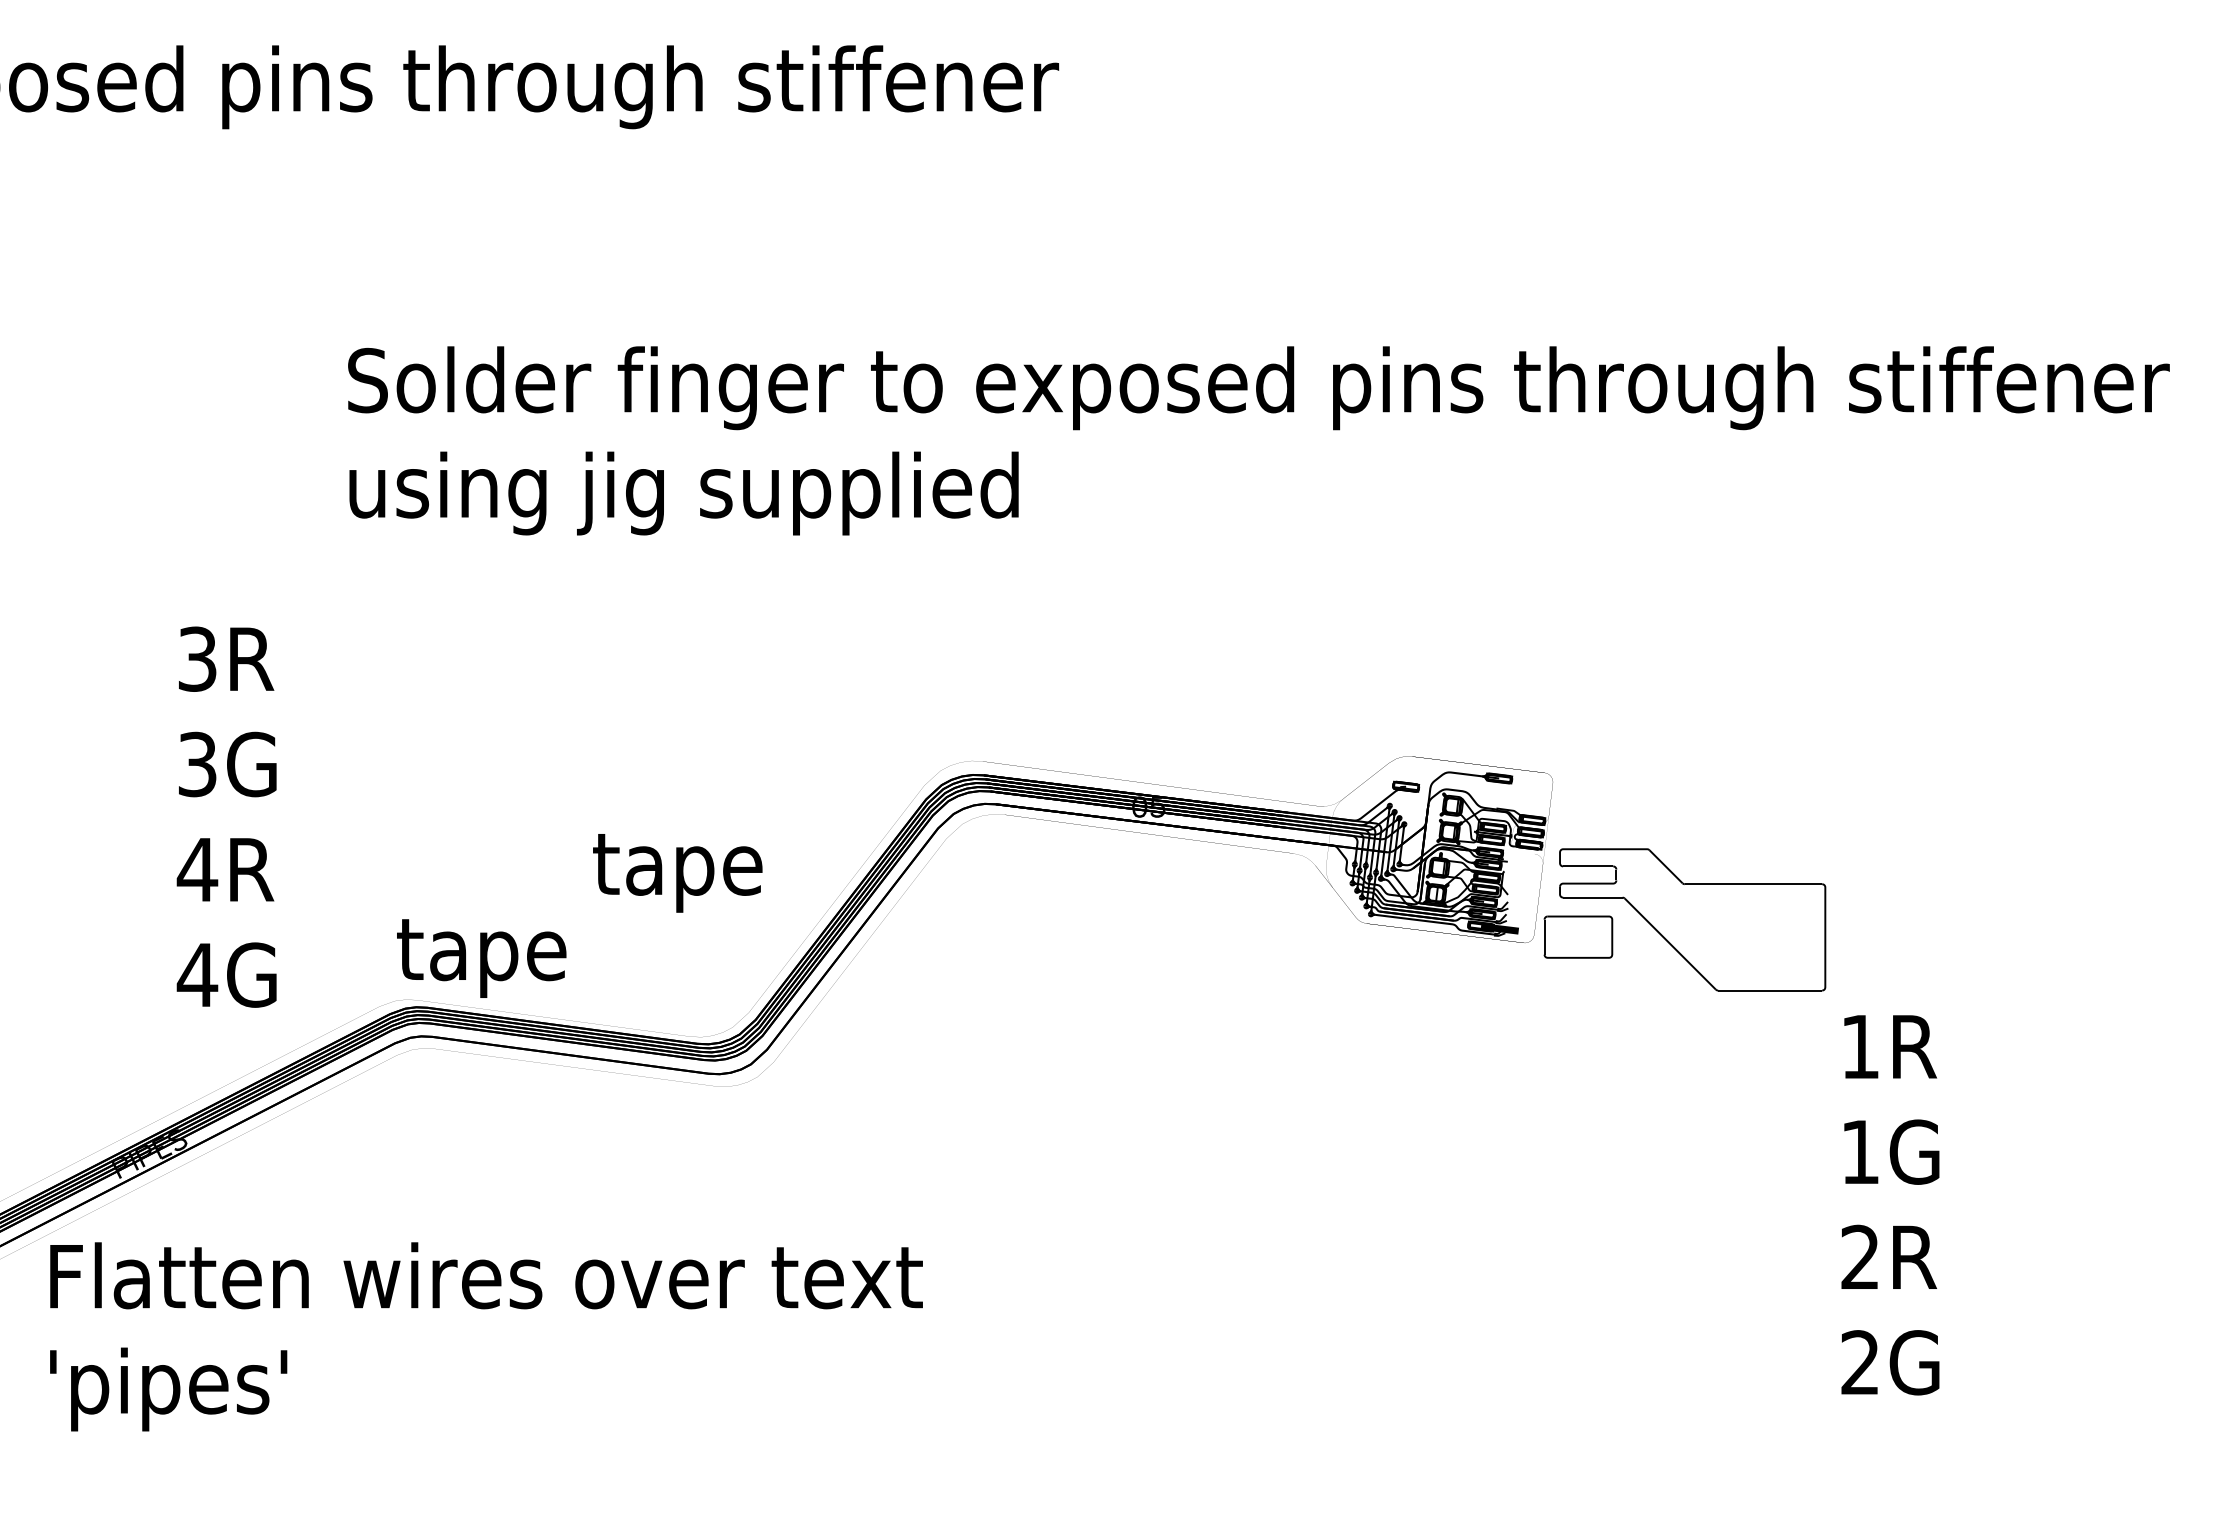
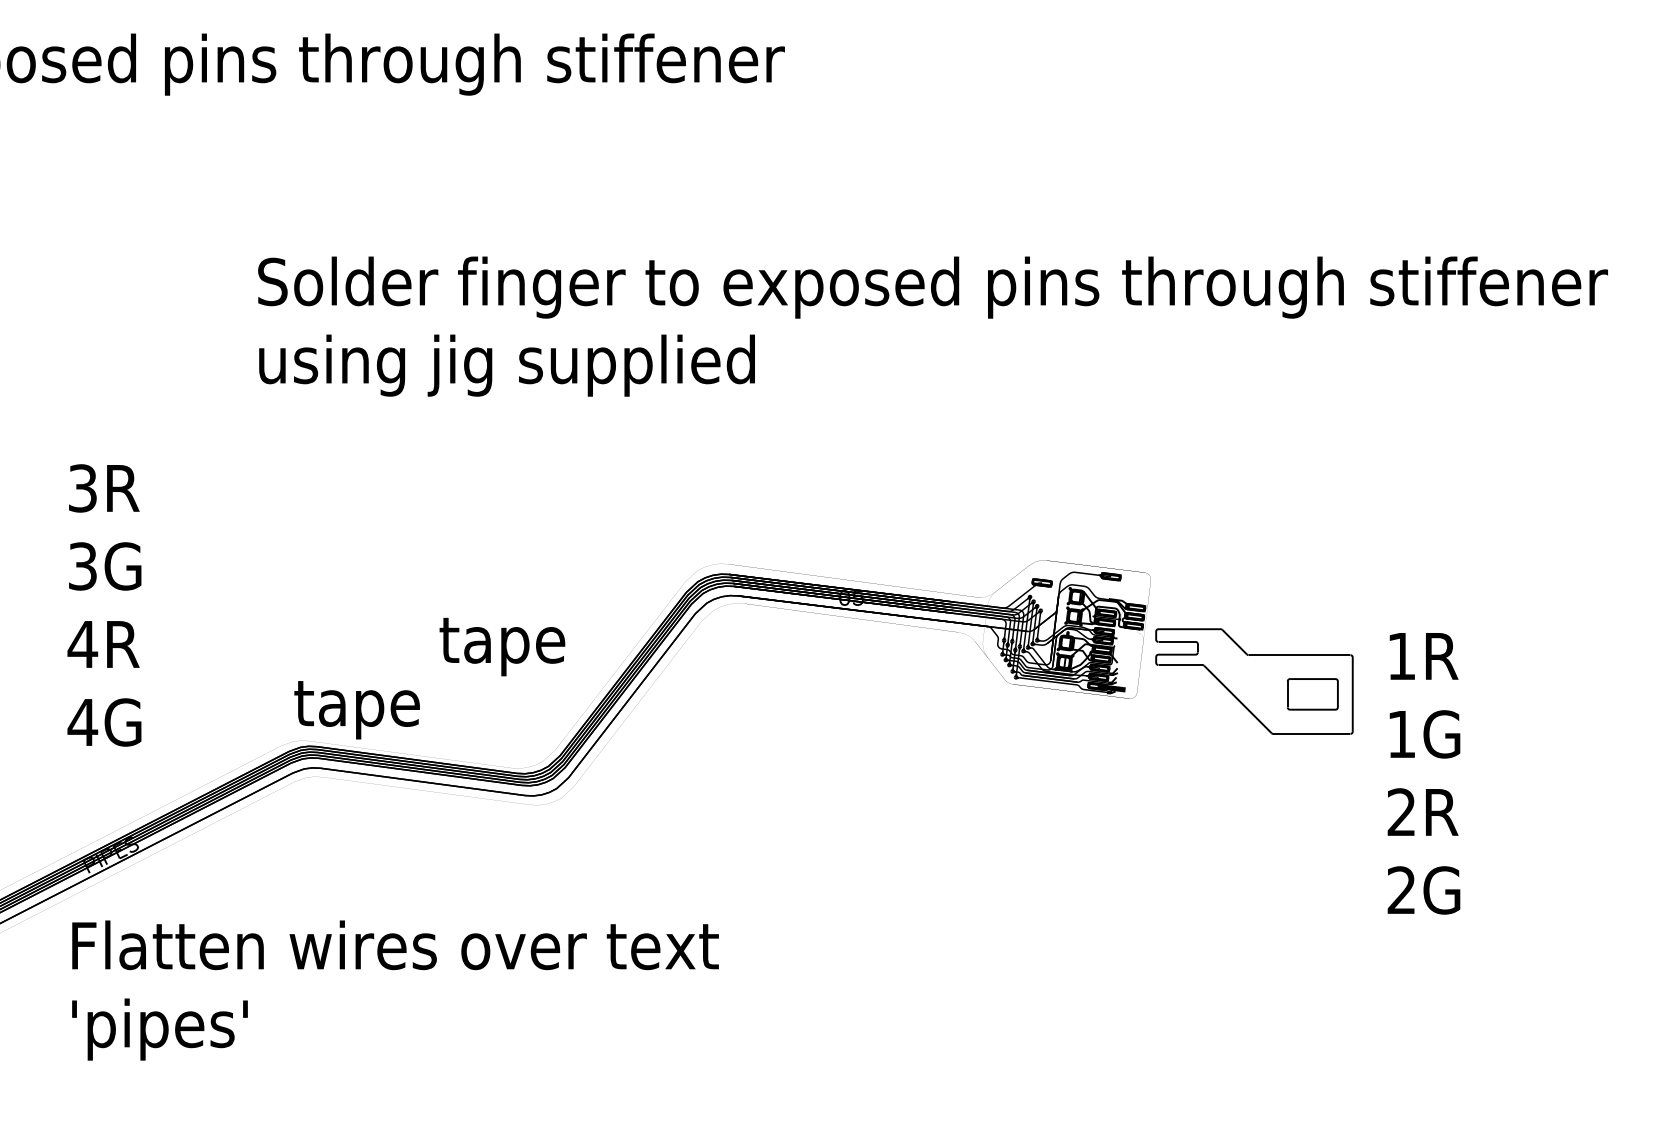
text: (226, 816) -> (104, 604), moved
part: (1578, 936) -> (1312, 693), moved
text: (1890, 1205) -> (1424, 773), moved
text: (486, 1336) -> (395, 990), moved

